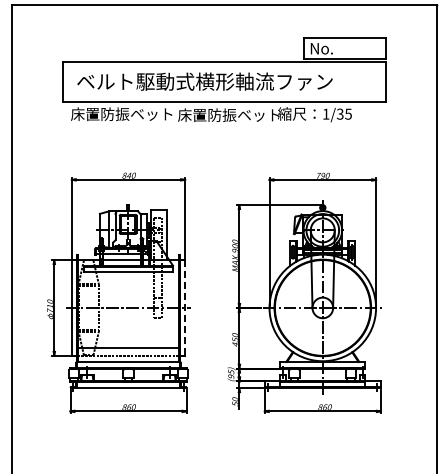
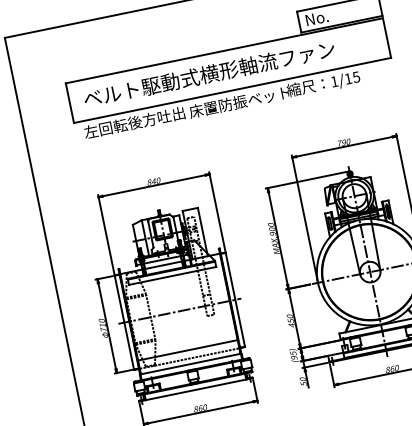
text: (339, 113) -> (347, 78), 1/35 -> 1/15
text: (122, 114) -> (135, 122), 床置防振ベット -> 左回転後方吐出
line: (185, 307) -> (235, 299), dashed -> solid

